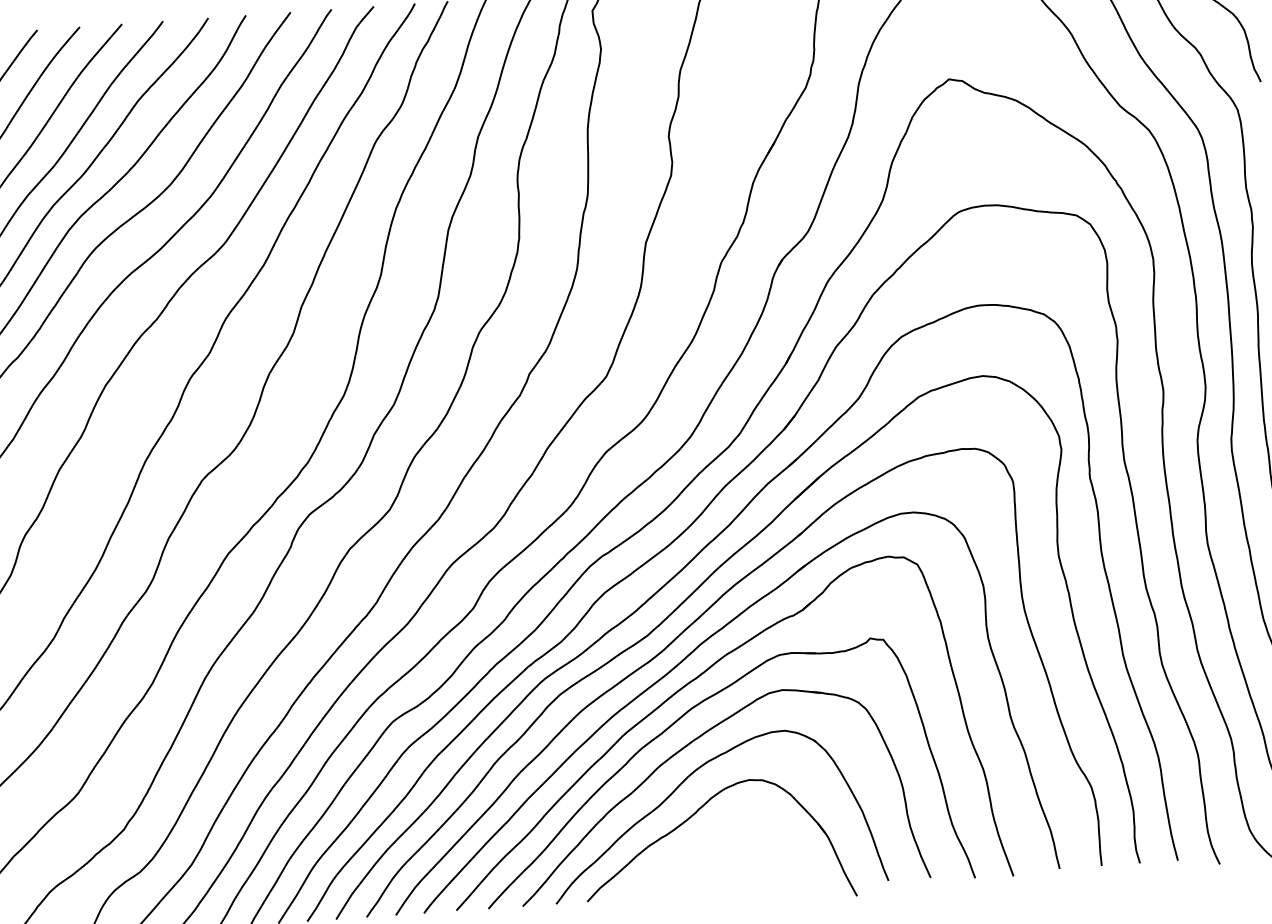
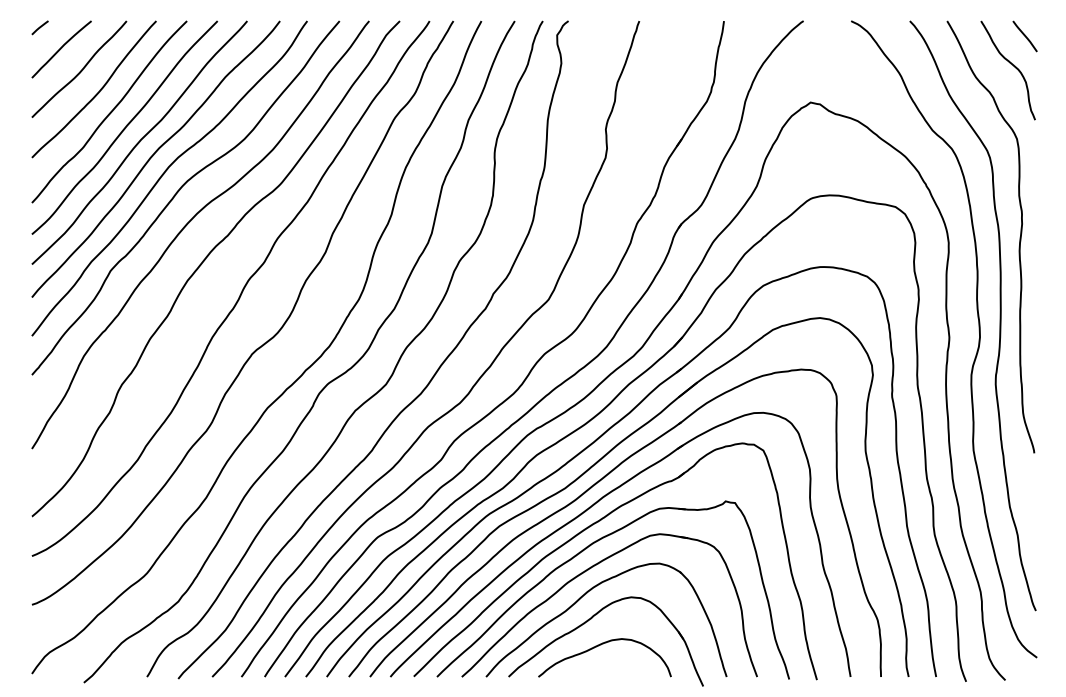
curve: (712, 849) -> (601, 645), added

